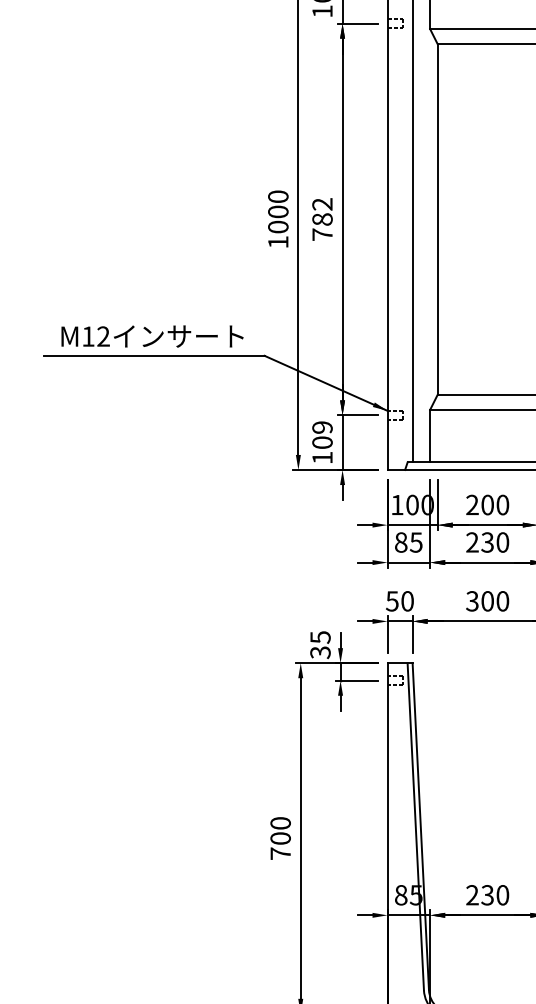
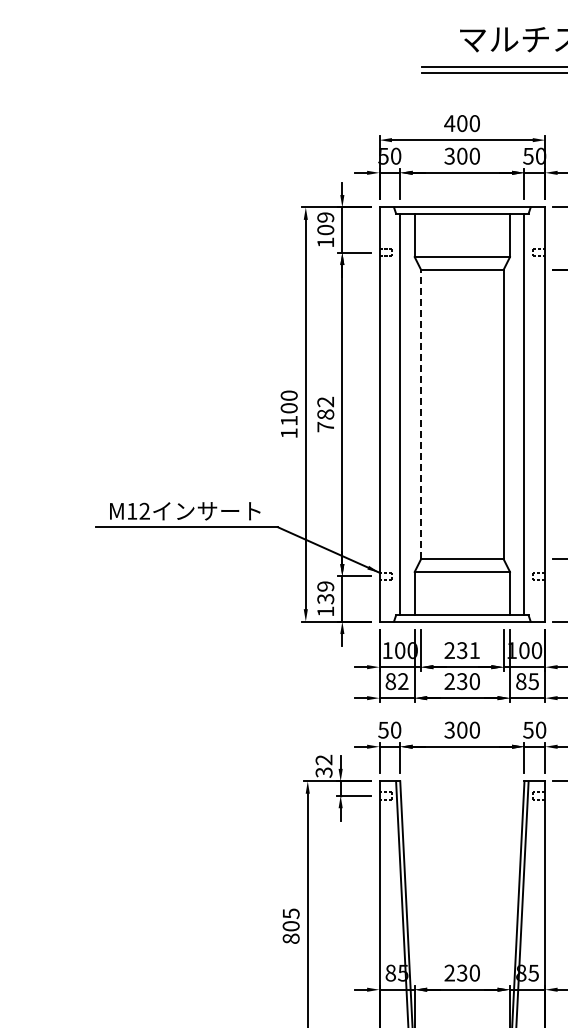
line: (437, 219) -> (420, 414), solid -> dashed
text: (277, 226) -> (288, 420), 1000 -> 1100
text: (322, 442) -> (325, 598), 109 -> 139
text: (495, 504) -> (468, 650), 200 -> 231
text: (416, 542) -> (403, 681), 85 -> 82
text: (319, 636) -> (323, 759), 35 -> 32
text: (279, 837) -> (290, 925), 700 -> 805

